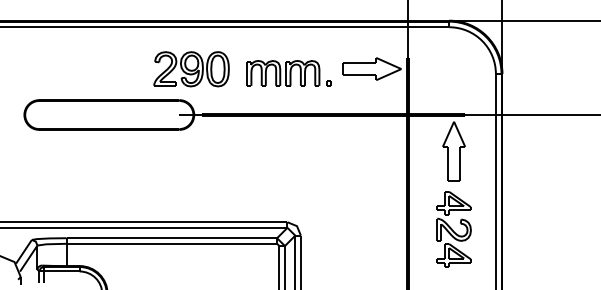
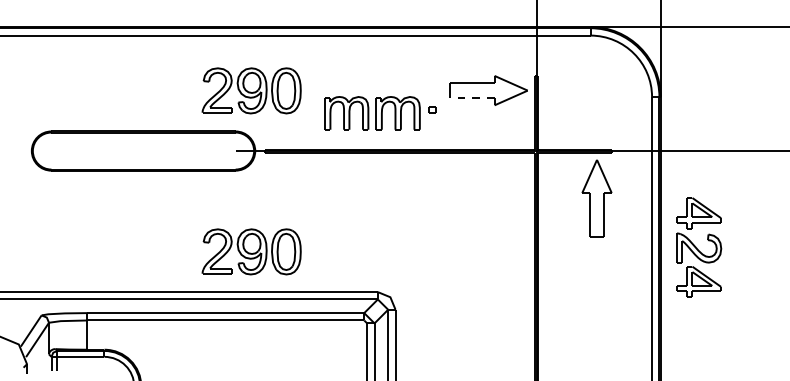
part: (283, 73) -> (372, 113), moved
line: (358, 75) -> (471, 98), solid -> dashed
part: (191, 191) -> (251, 251), added
part: (454, 229) -> (699, 247), moved

